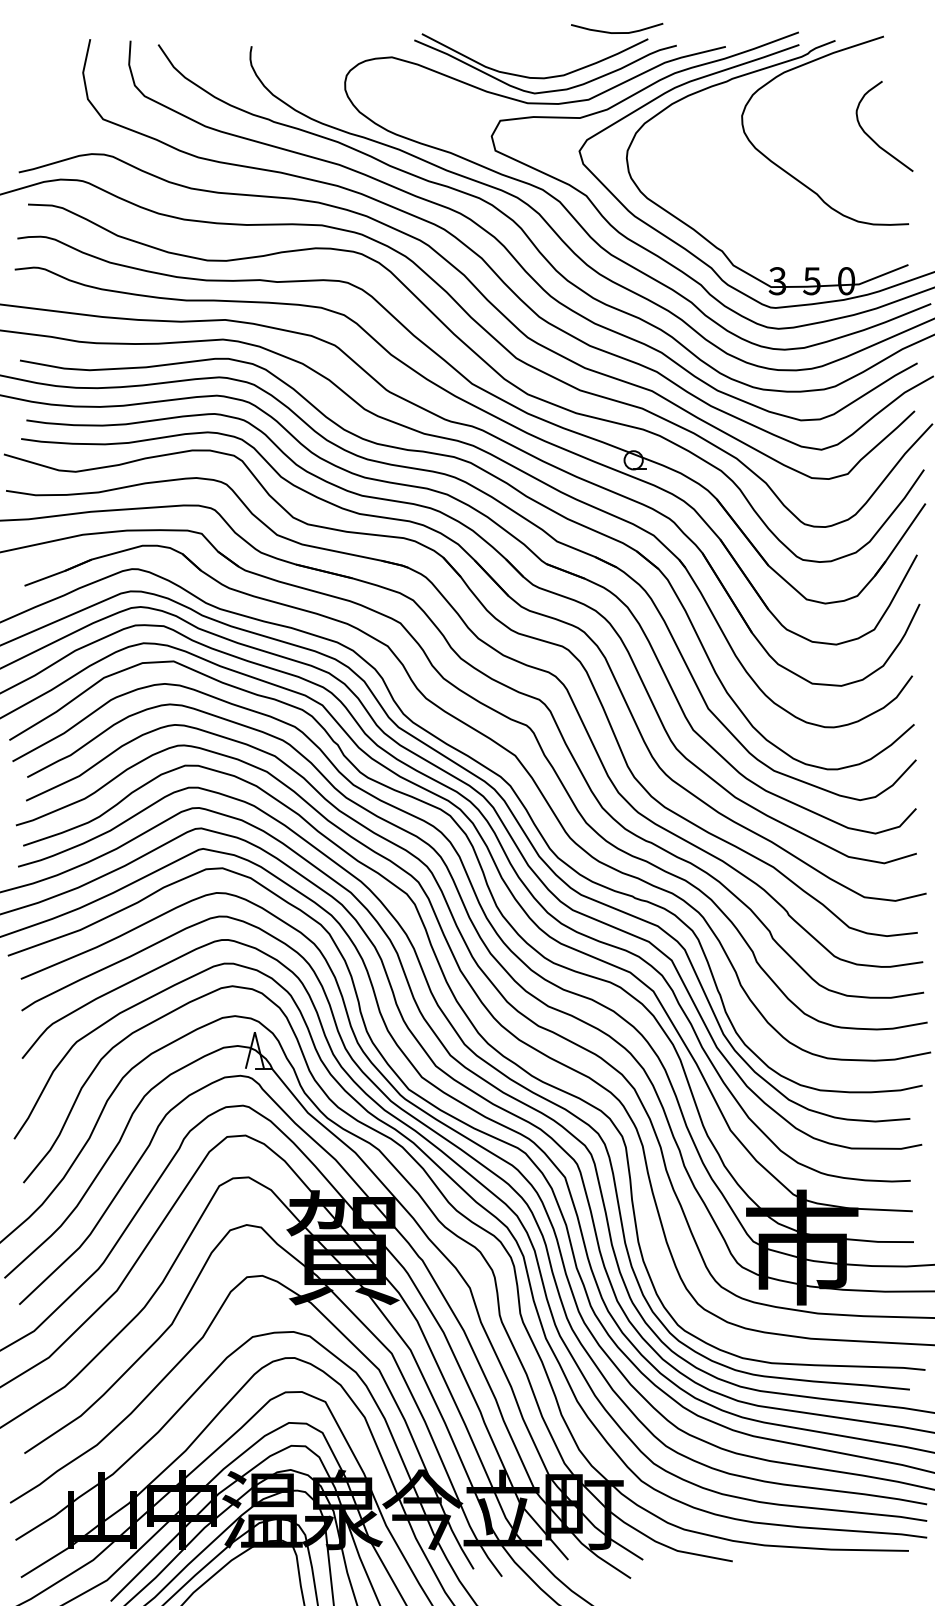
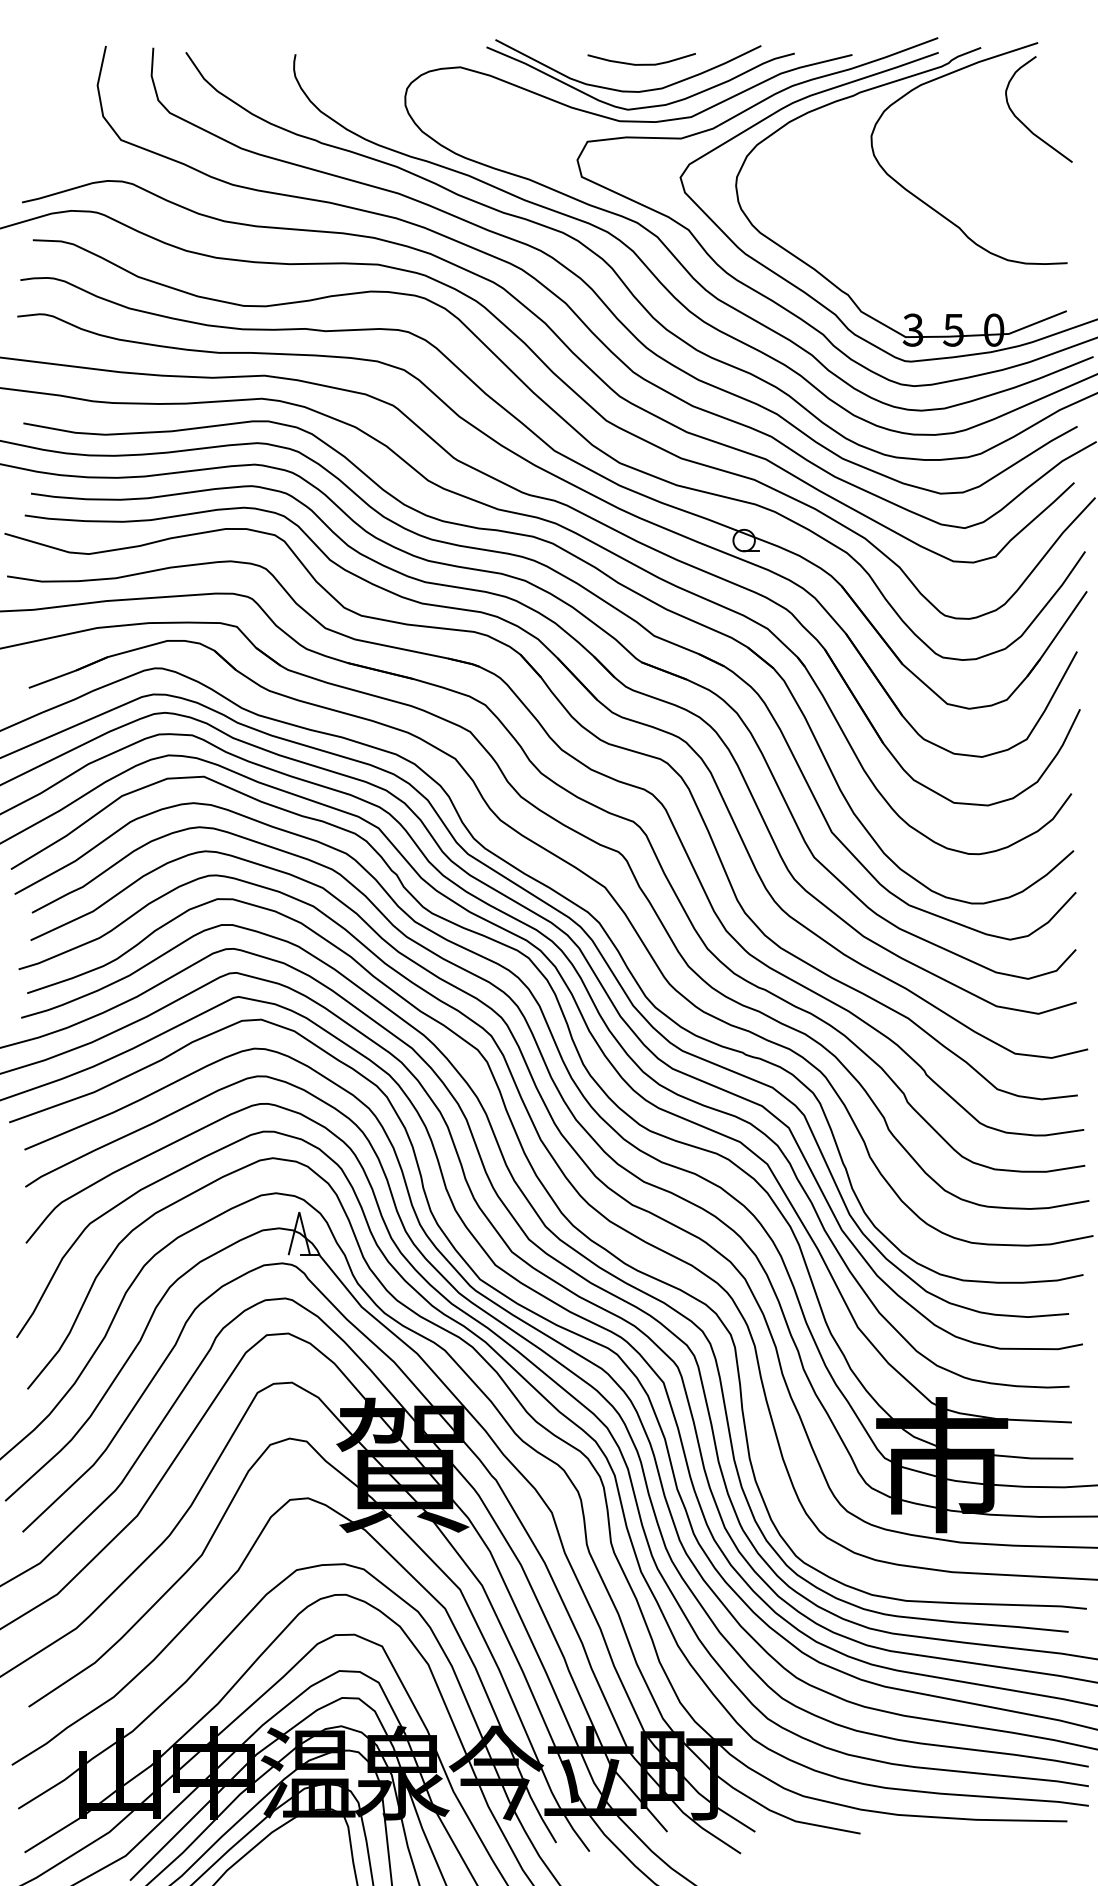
curve: (616, 31) -> (641, 63), moved
curve: (872, 138) -> (1024, 123), moved

